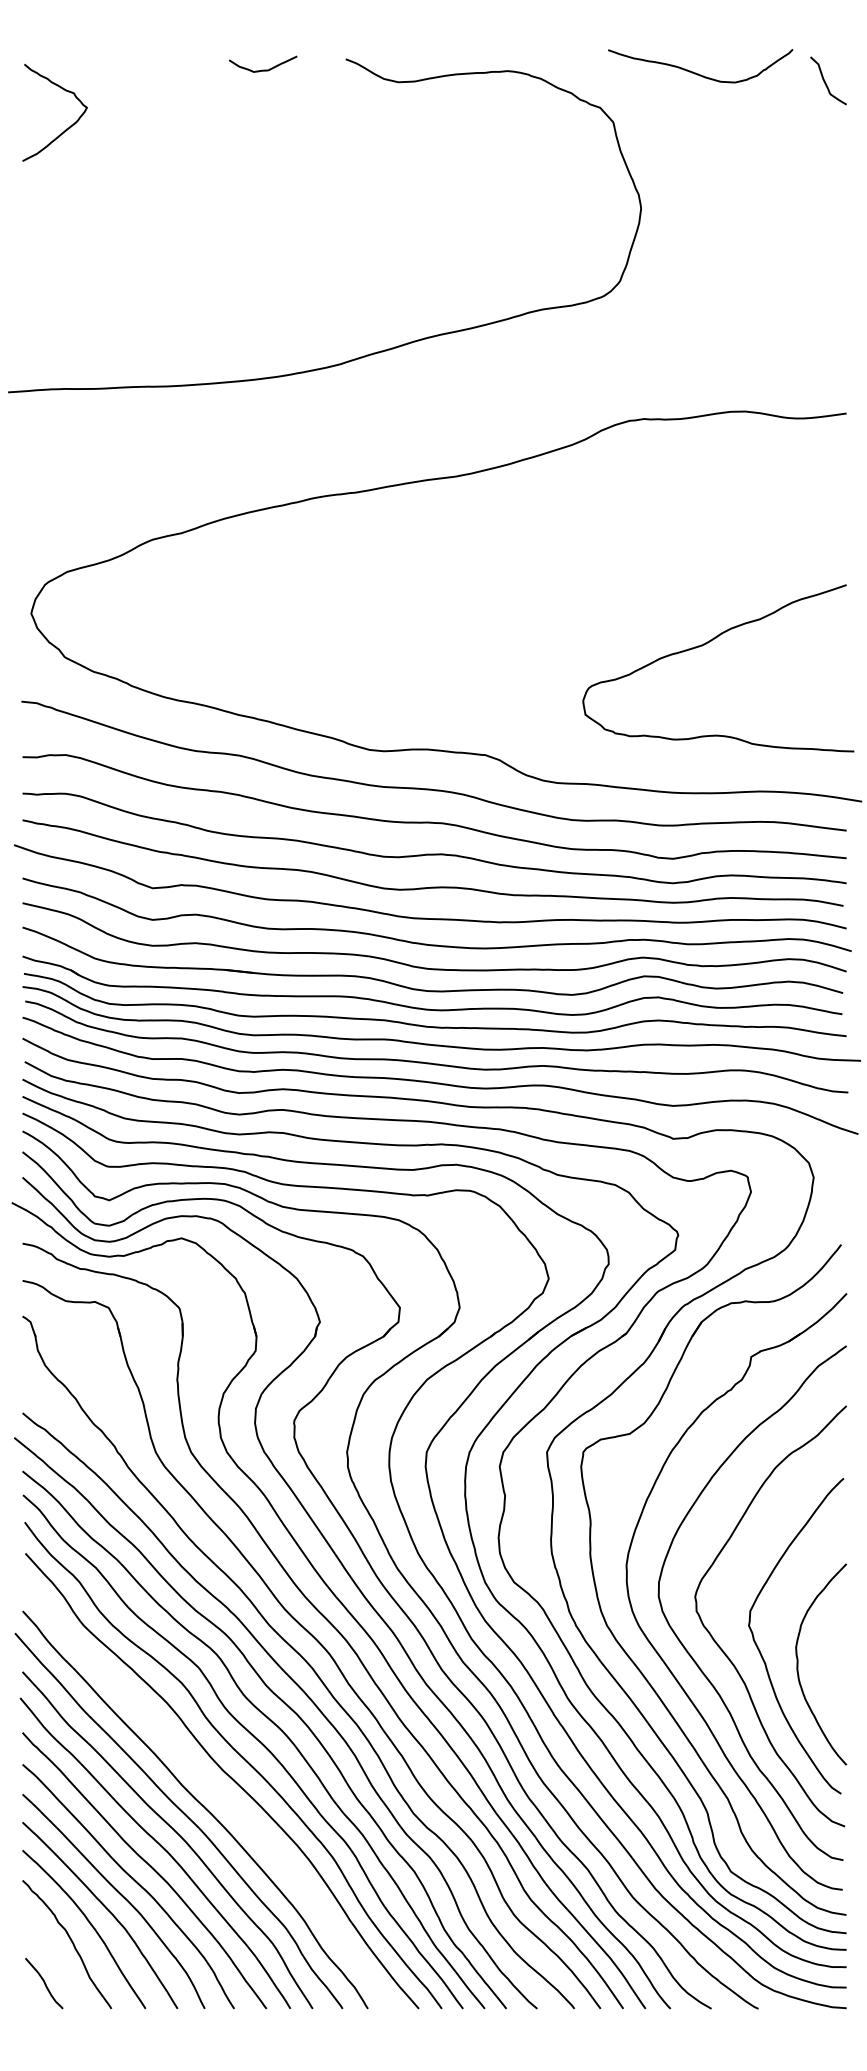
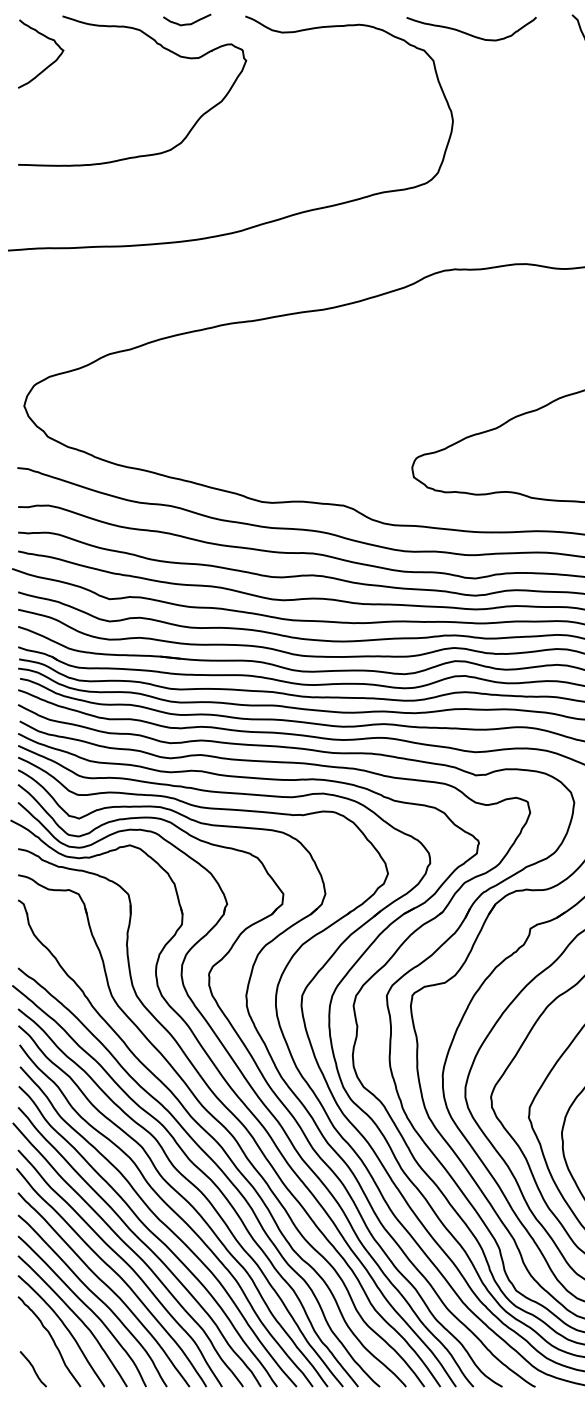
curve: (698, 73) -> (470, 34), moved
curve: (228, 104) -> (162, 48), added
curve: (211, 1789) -> (150, 1232), added

